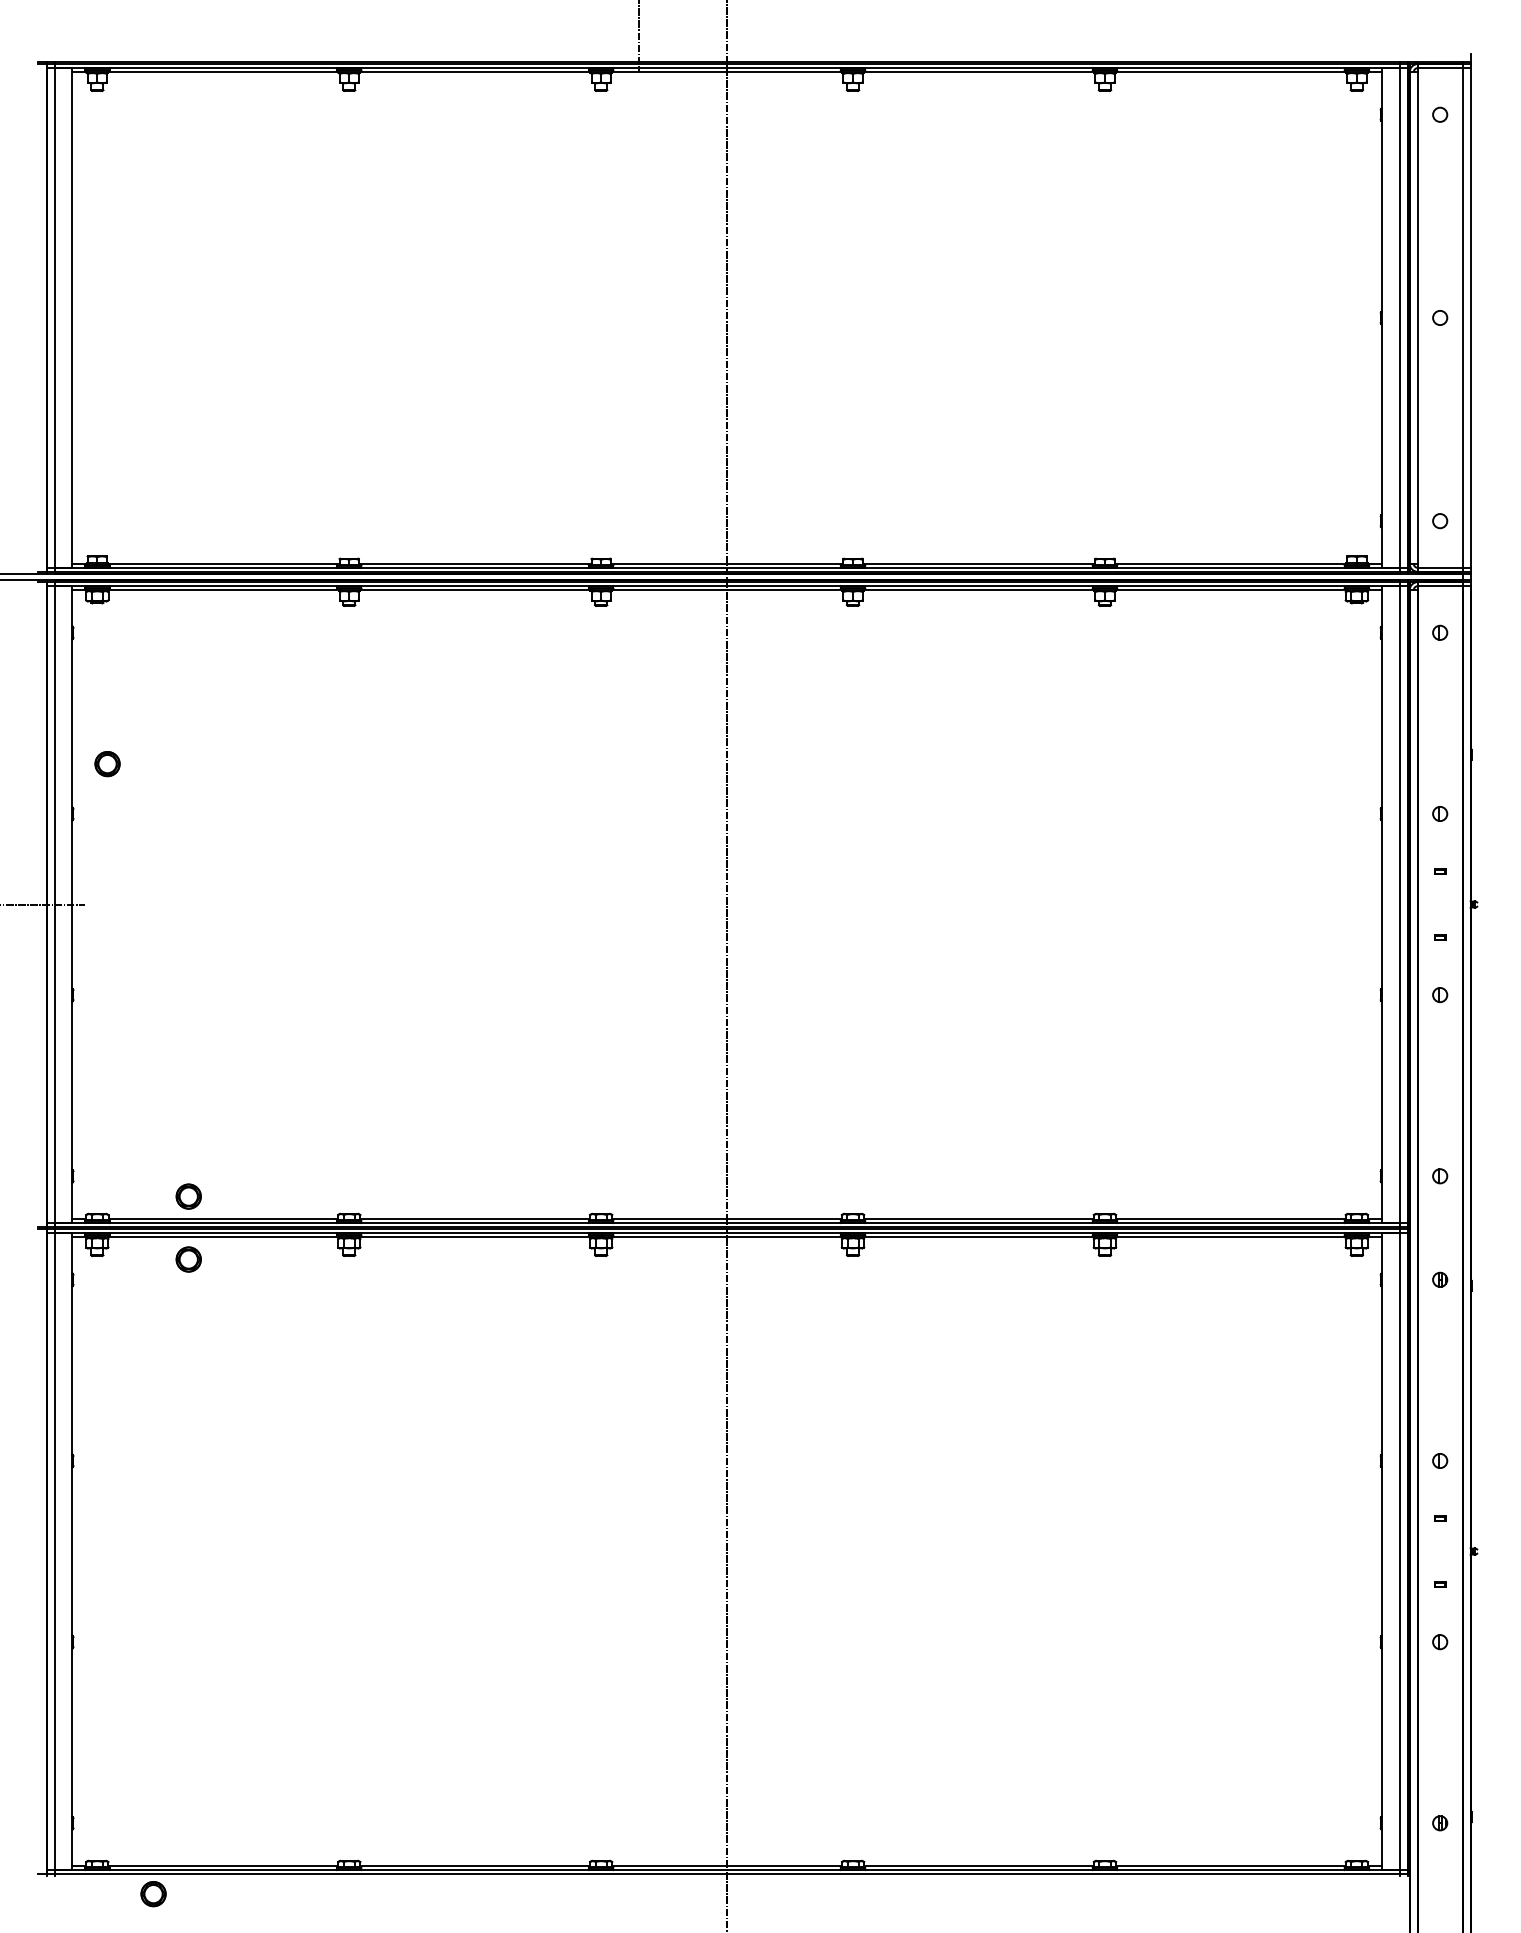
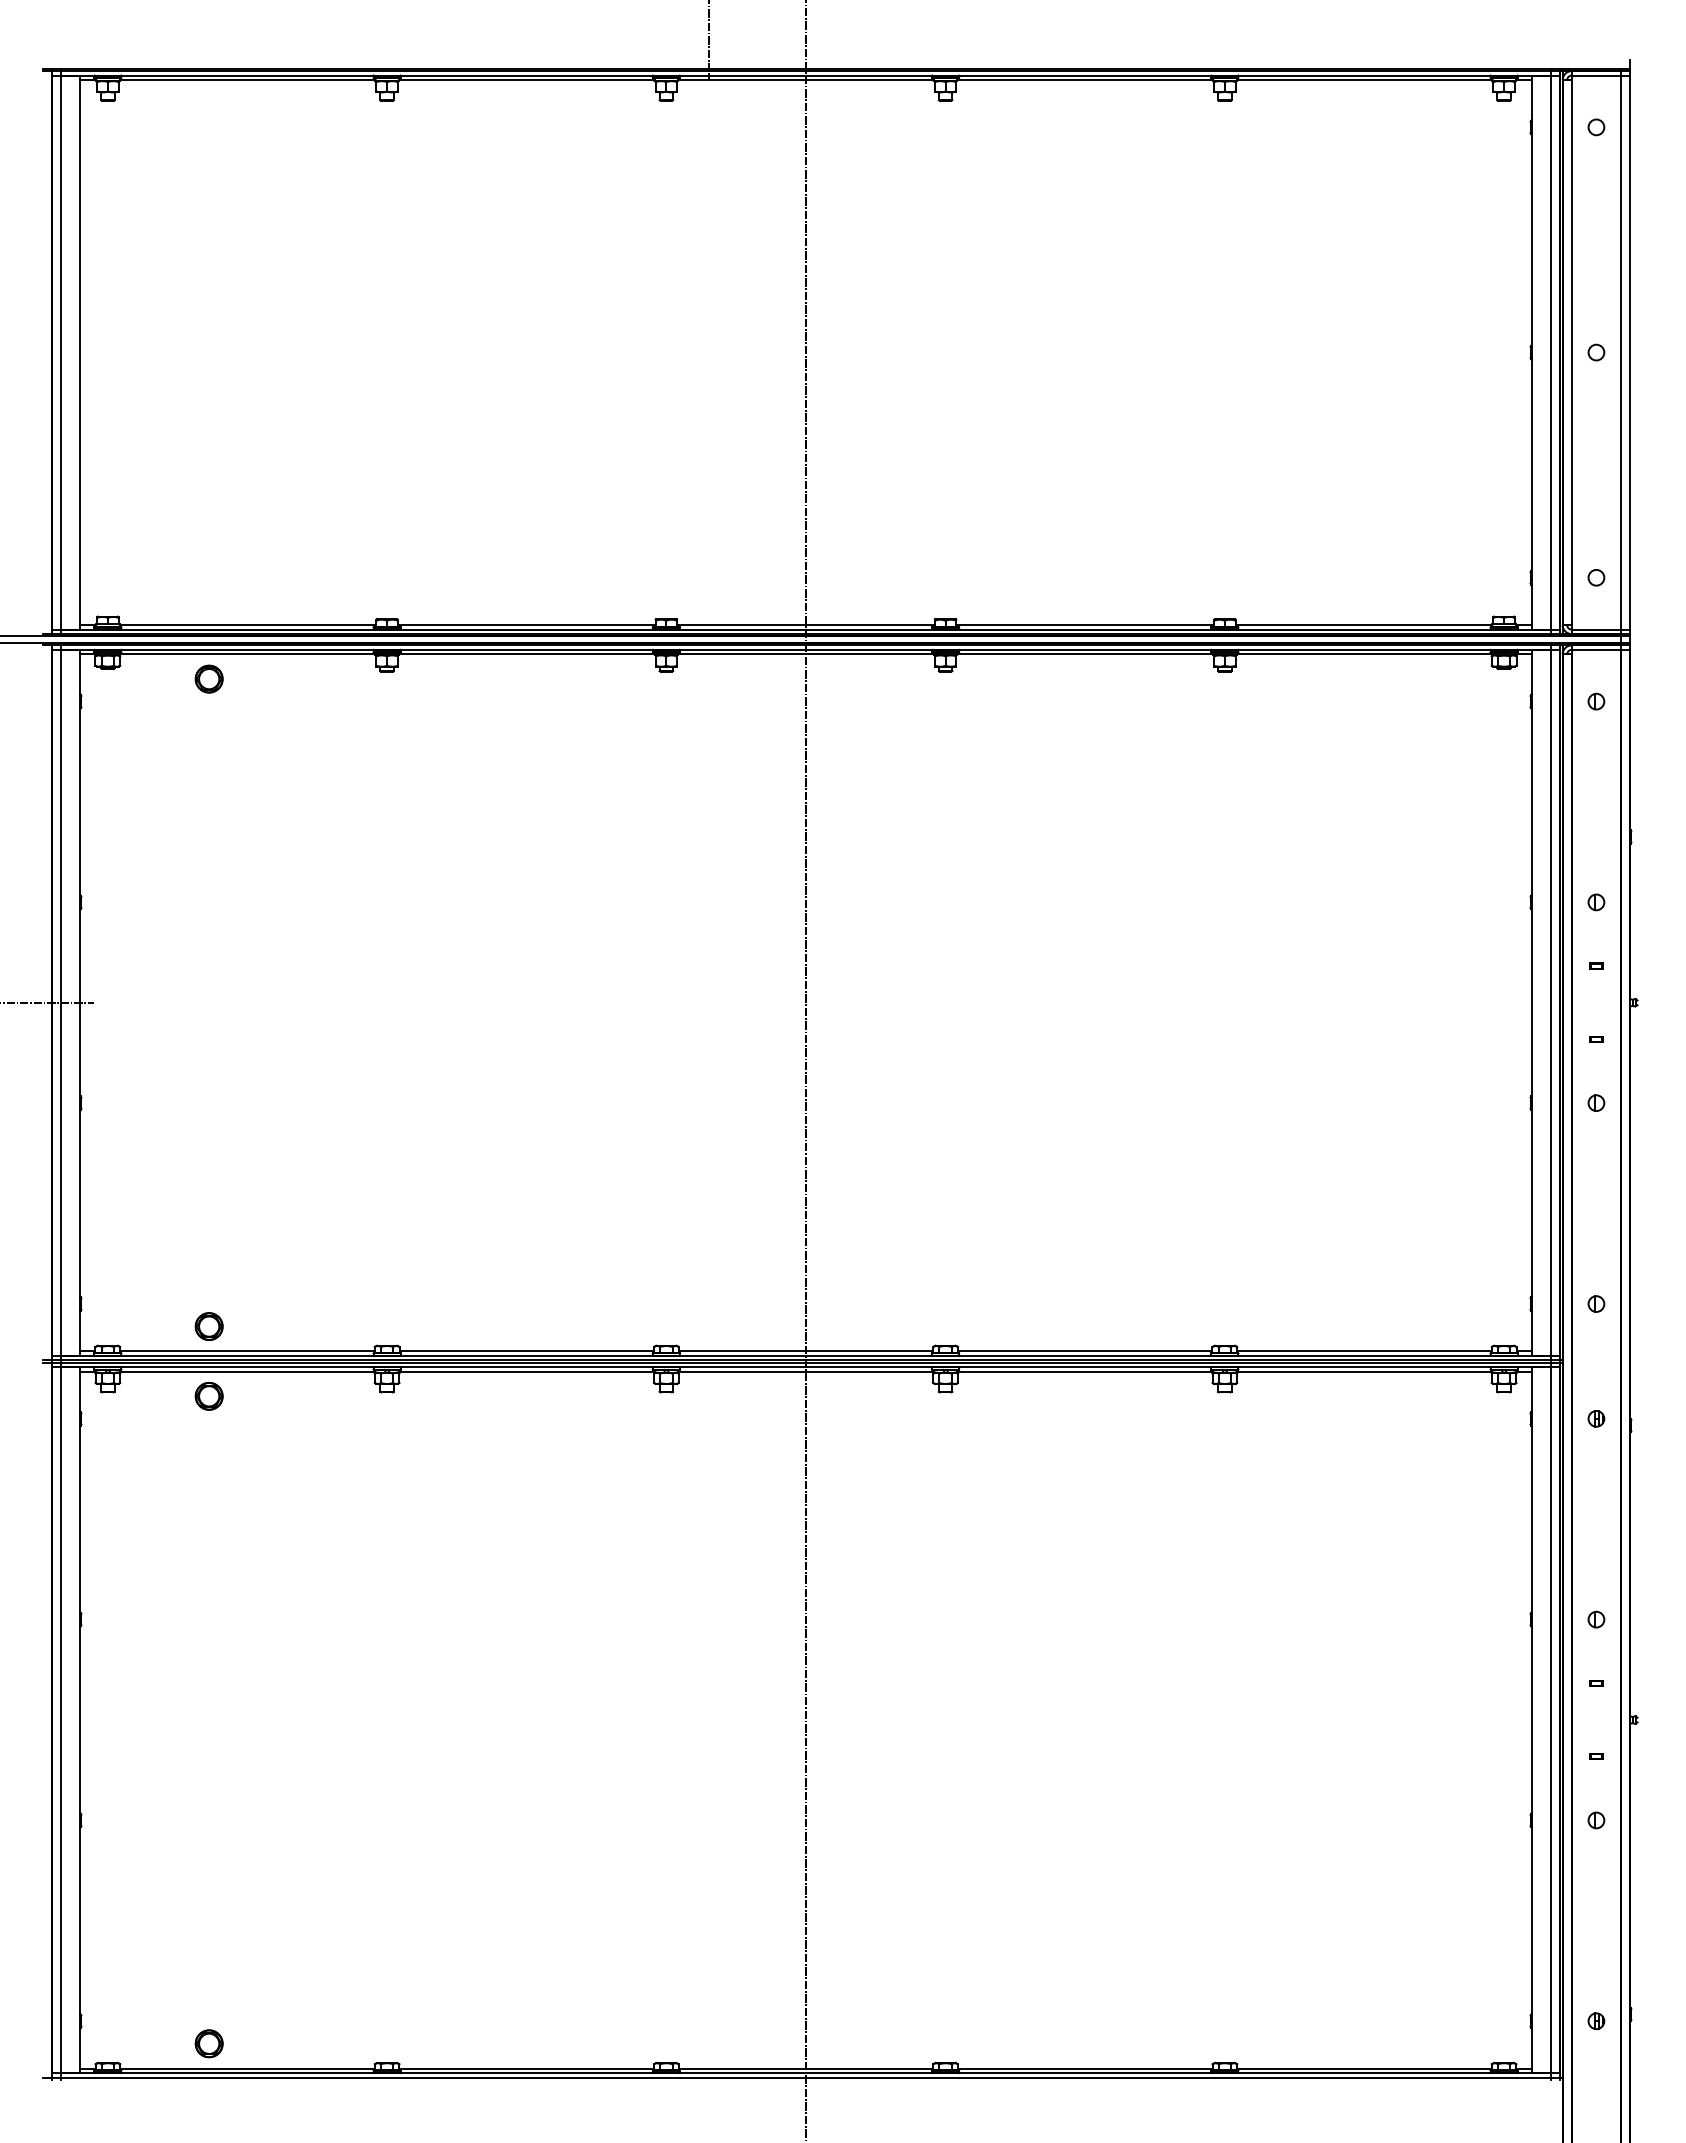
part: (106, 763) -> (208, 678), moved
part: (152, 1893) -> (208, 2043), moved

